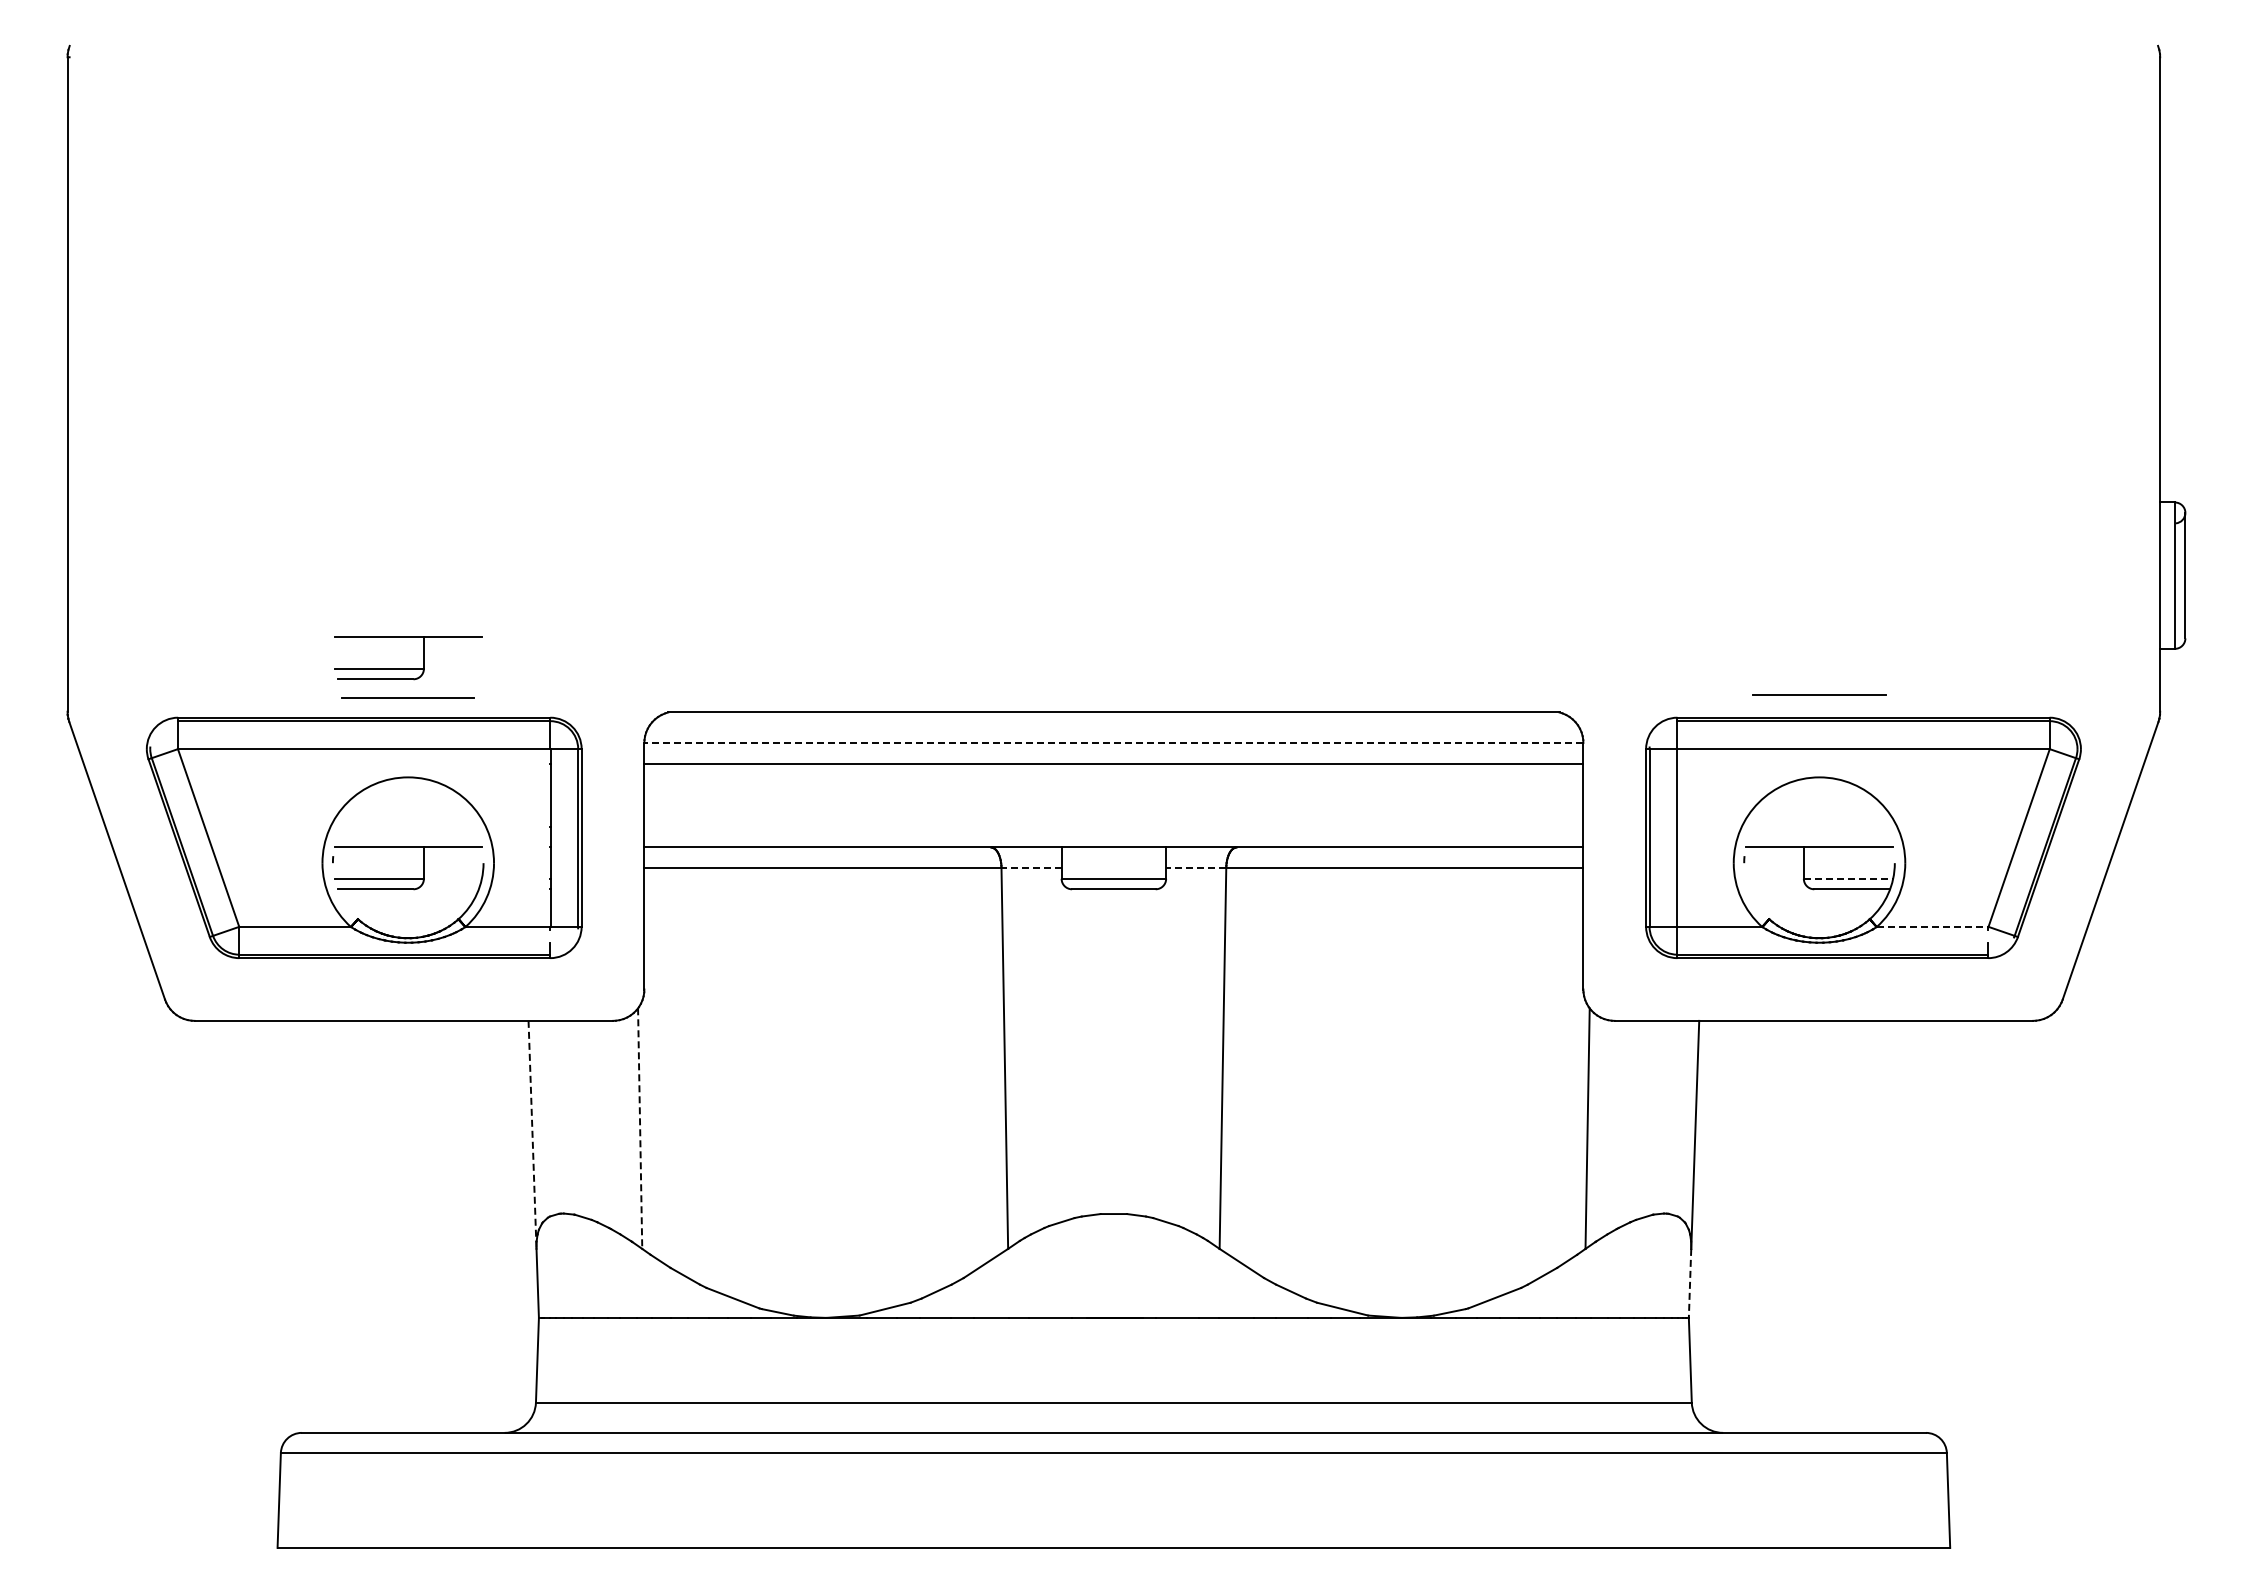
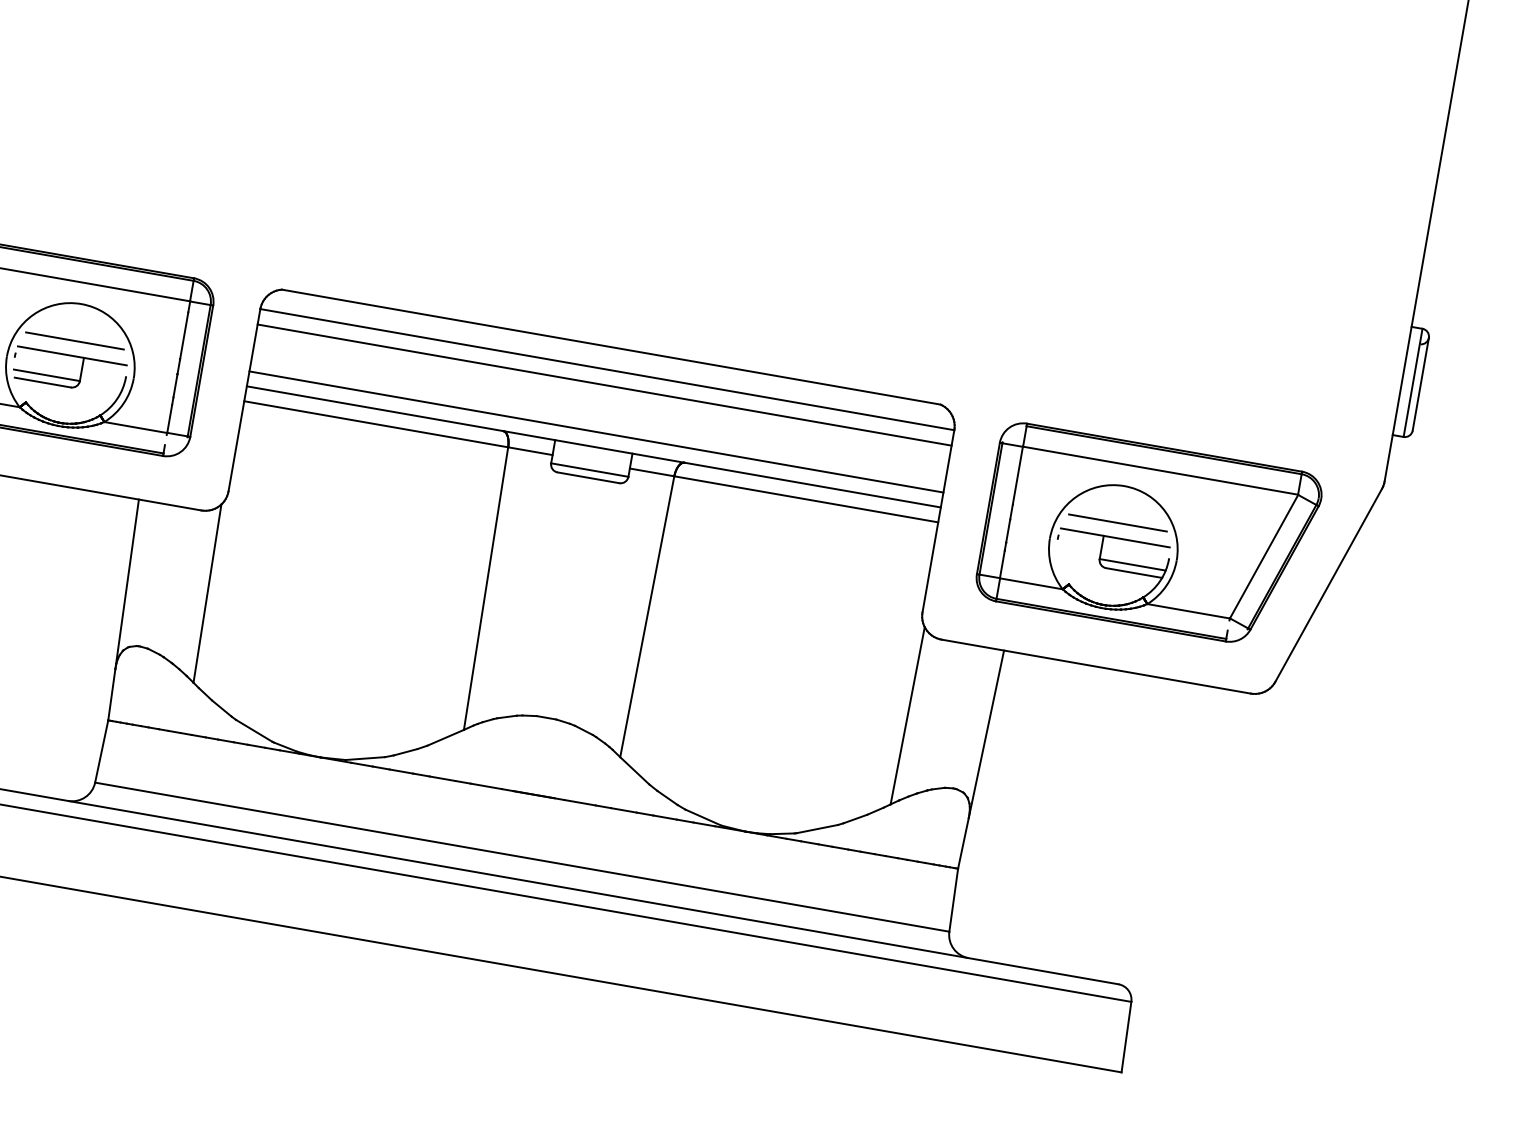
part: (408, 668) -> (95, 223), removed
line: (1819, 694) -> (1118, 522), moved
line: (407, 697) -> (74, 340), moved
line: (1113, 742) -> (607, 369), dashed -> solid
line: (1113, 827) -> (596, 432), added
line: (1031, 867) -> (530, 451), dashed -> solid
line: (1195, 867) -> (651, 472), dashed -> solid
line: (1848, 878) -> (1132, 564), dashed -> solid
line: (1932, 927) -> (1188, 611), dashed -> solid
line: (640, 1129) -> (207, 594), dashed -> solid
line: (532, 1135) -> (127, 584), dashed -> solid
line: (1690, 1283) -> (963, 843), dashed -> solid

